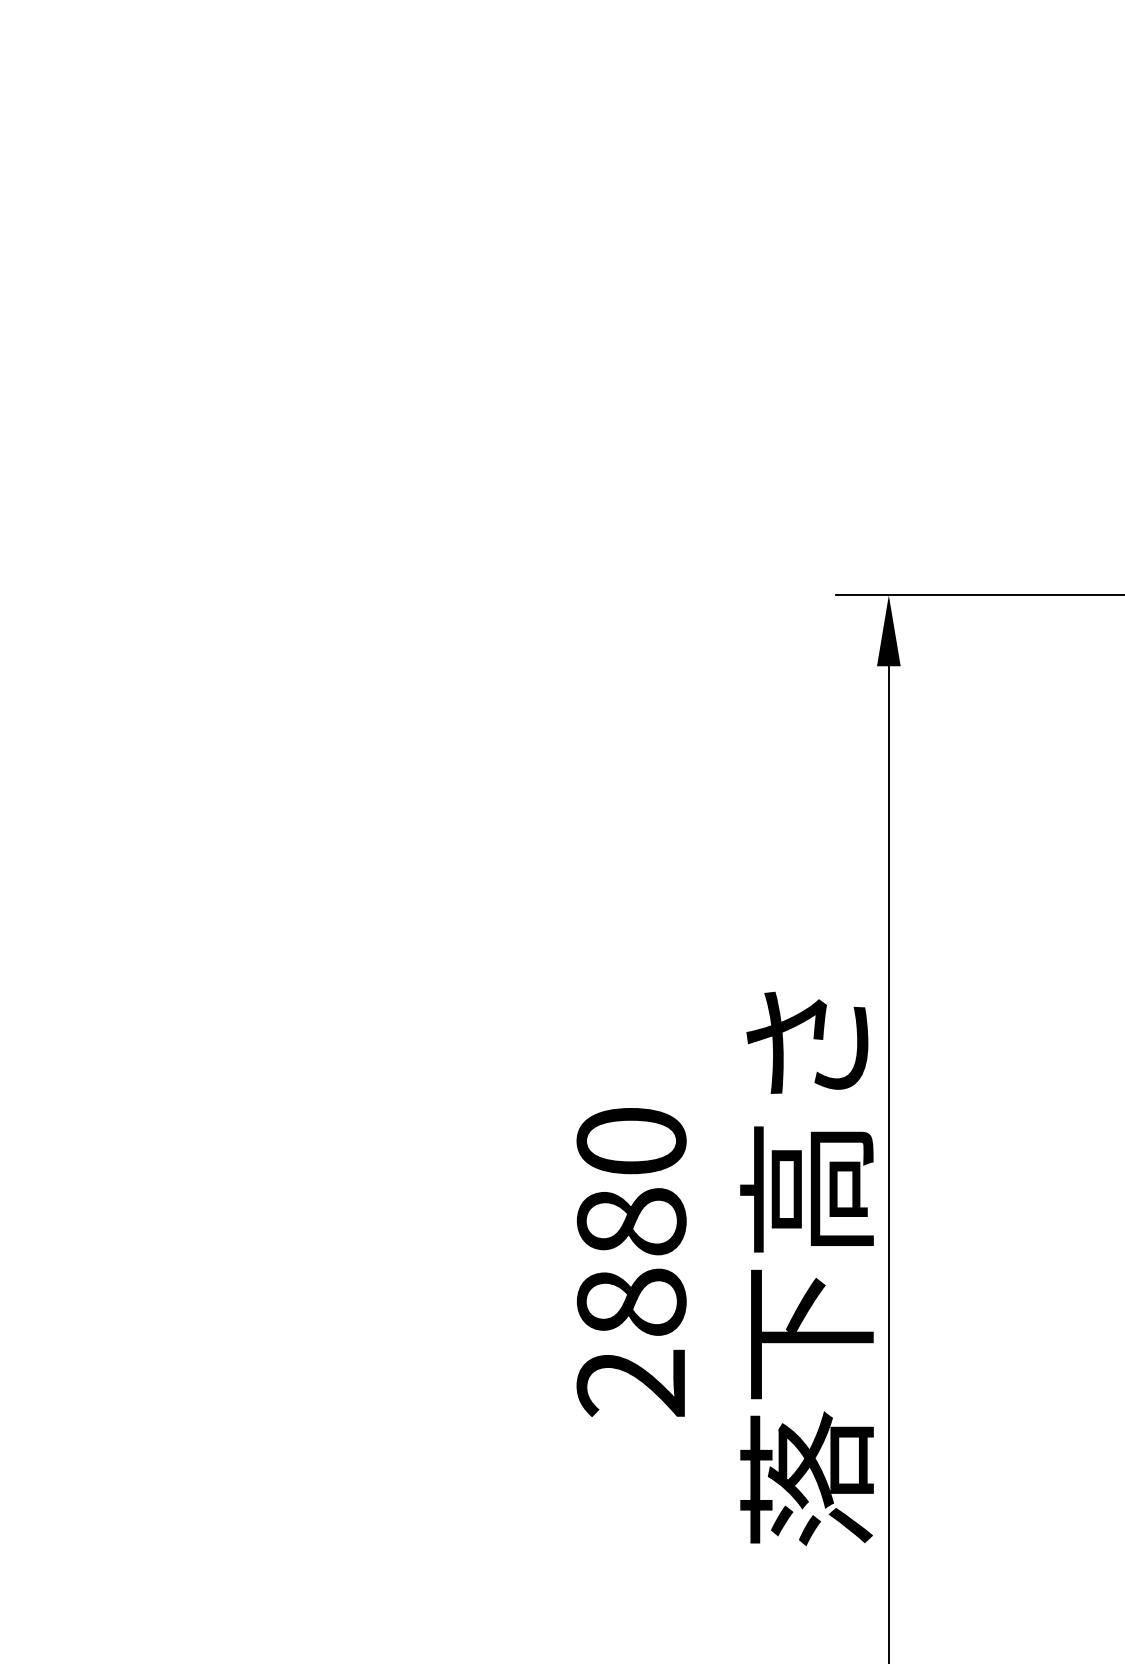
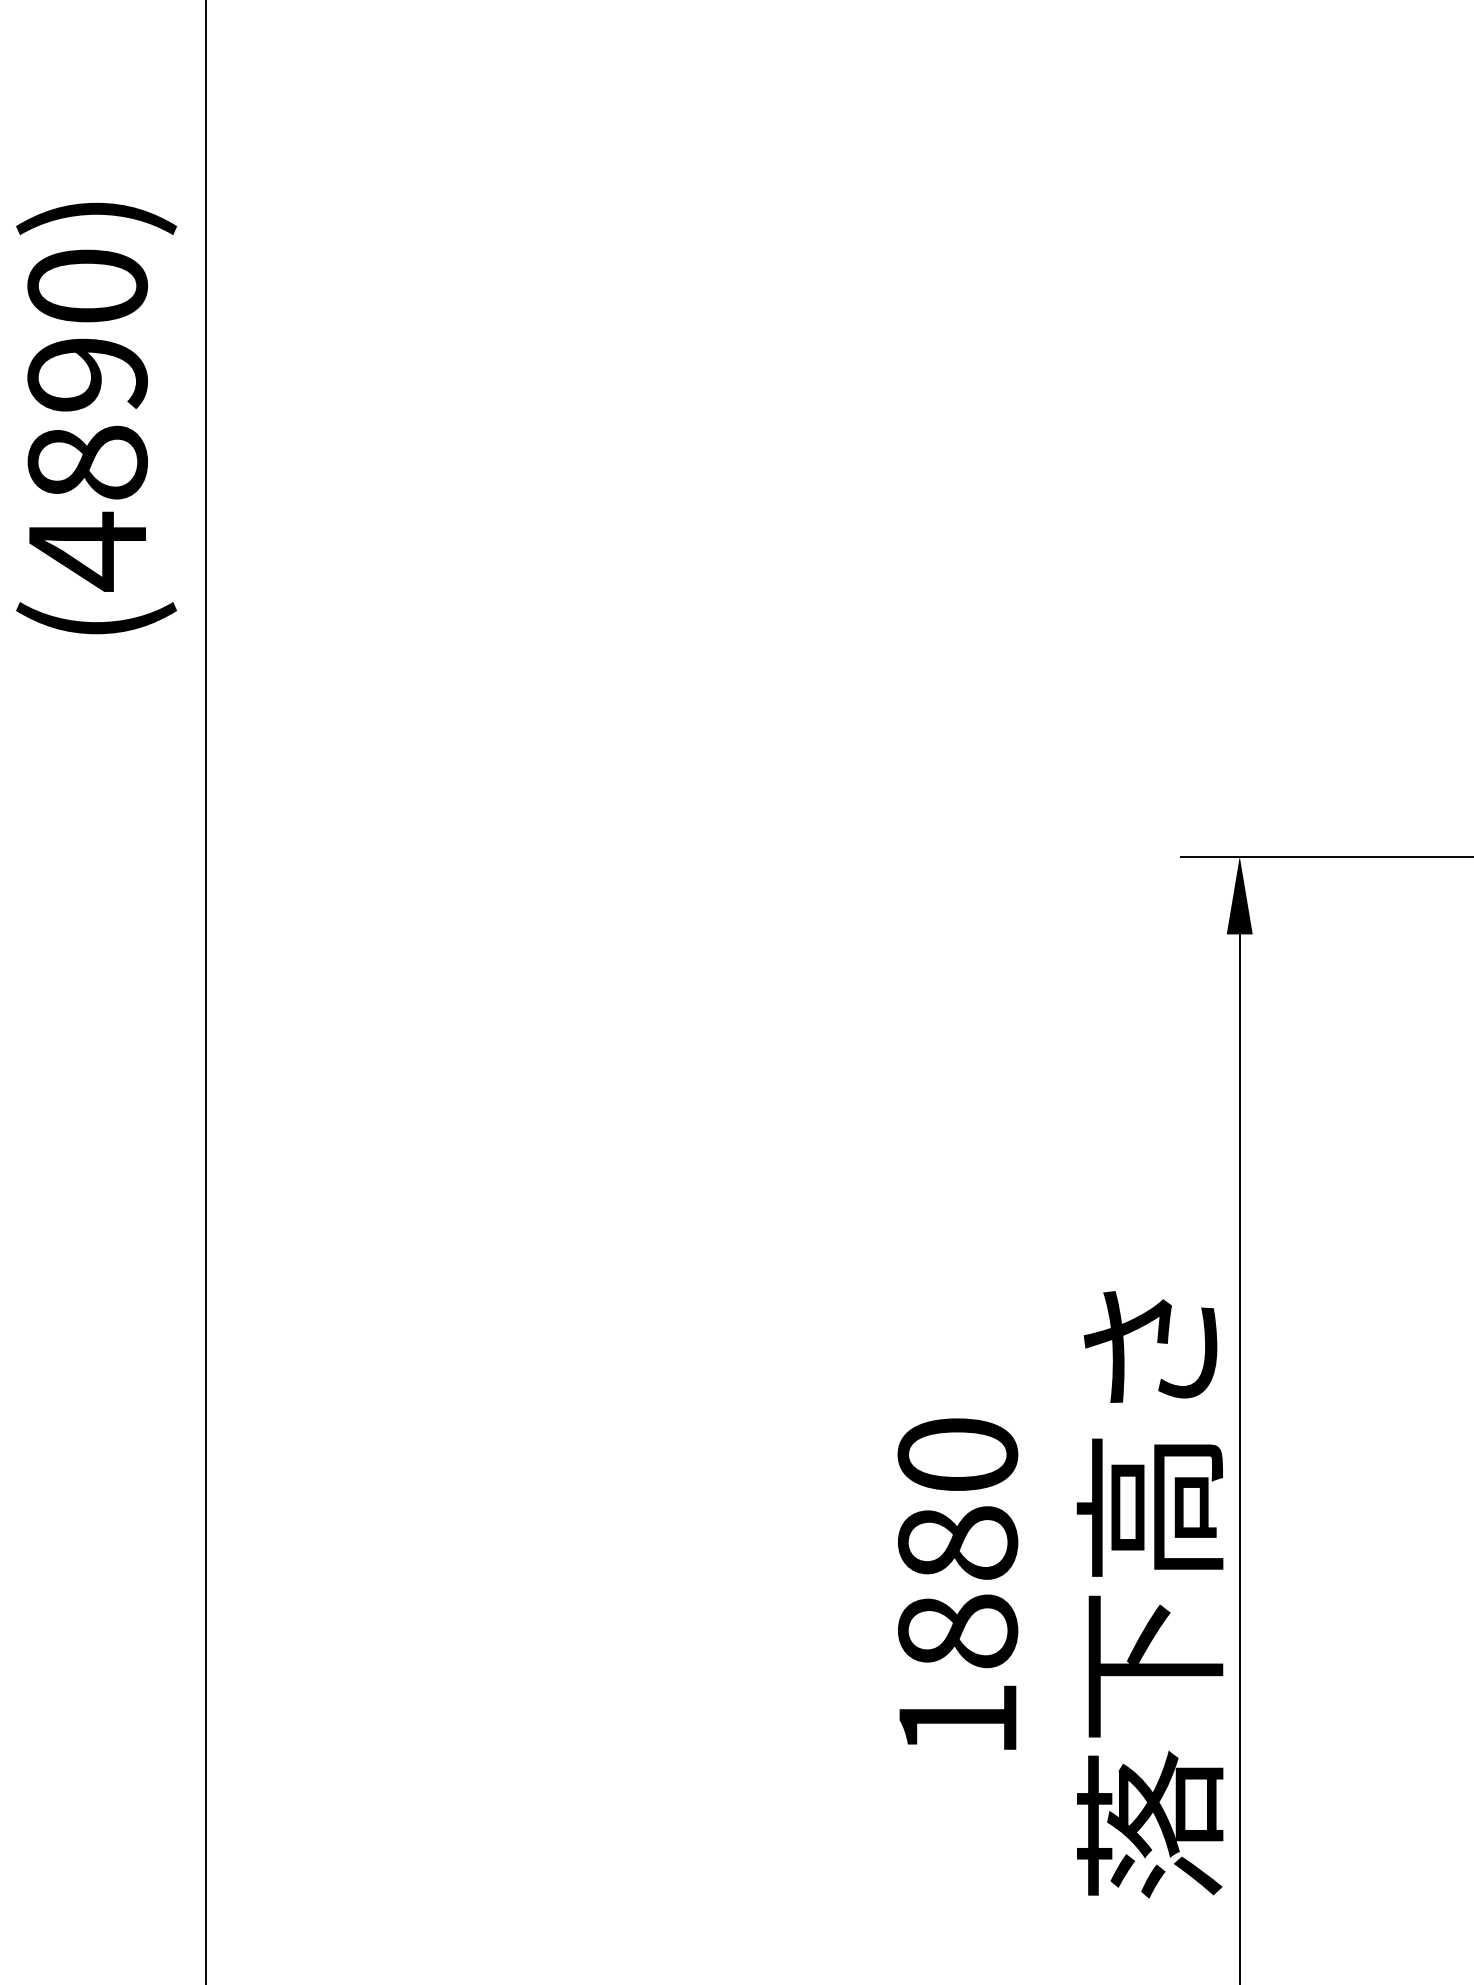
text: (630, 1383) -> (956, 1720), 2880 -> 1880

